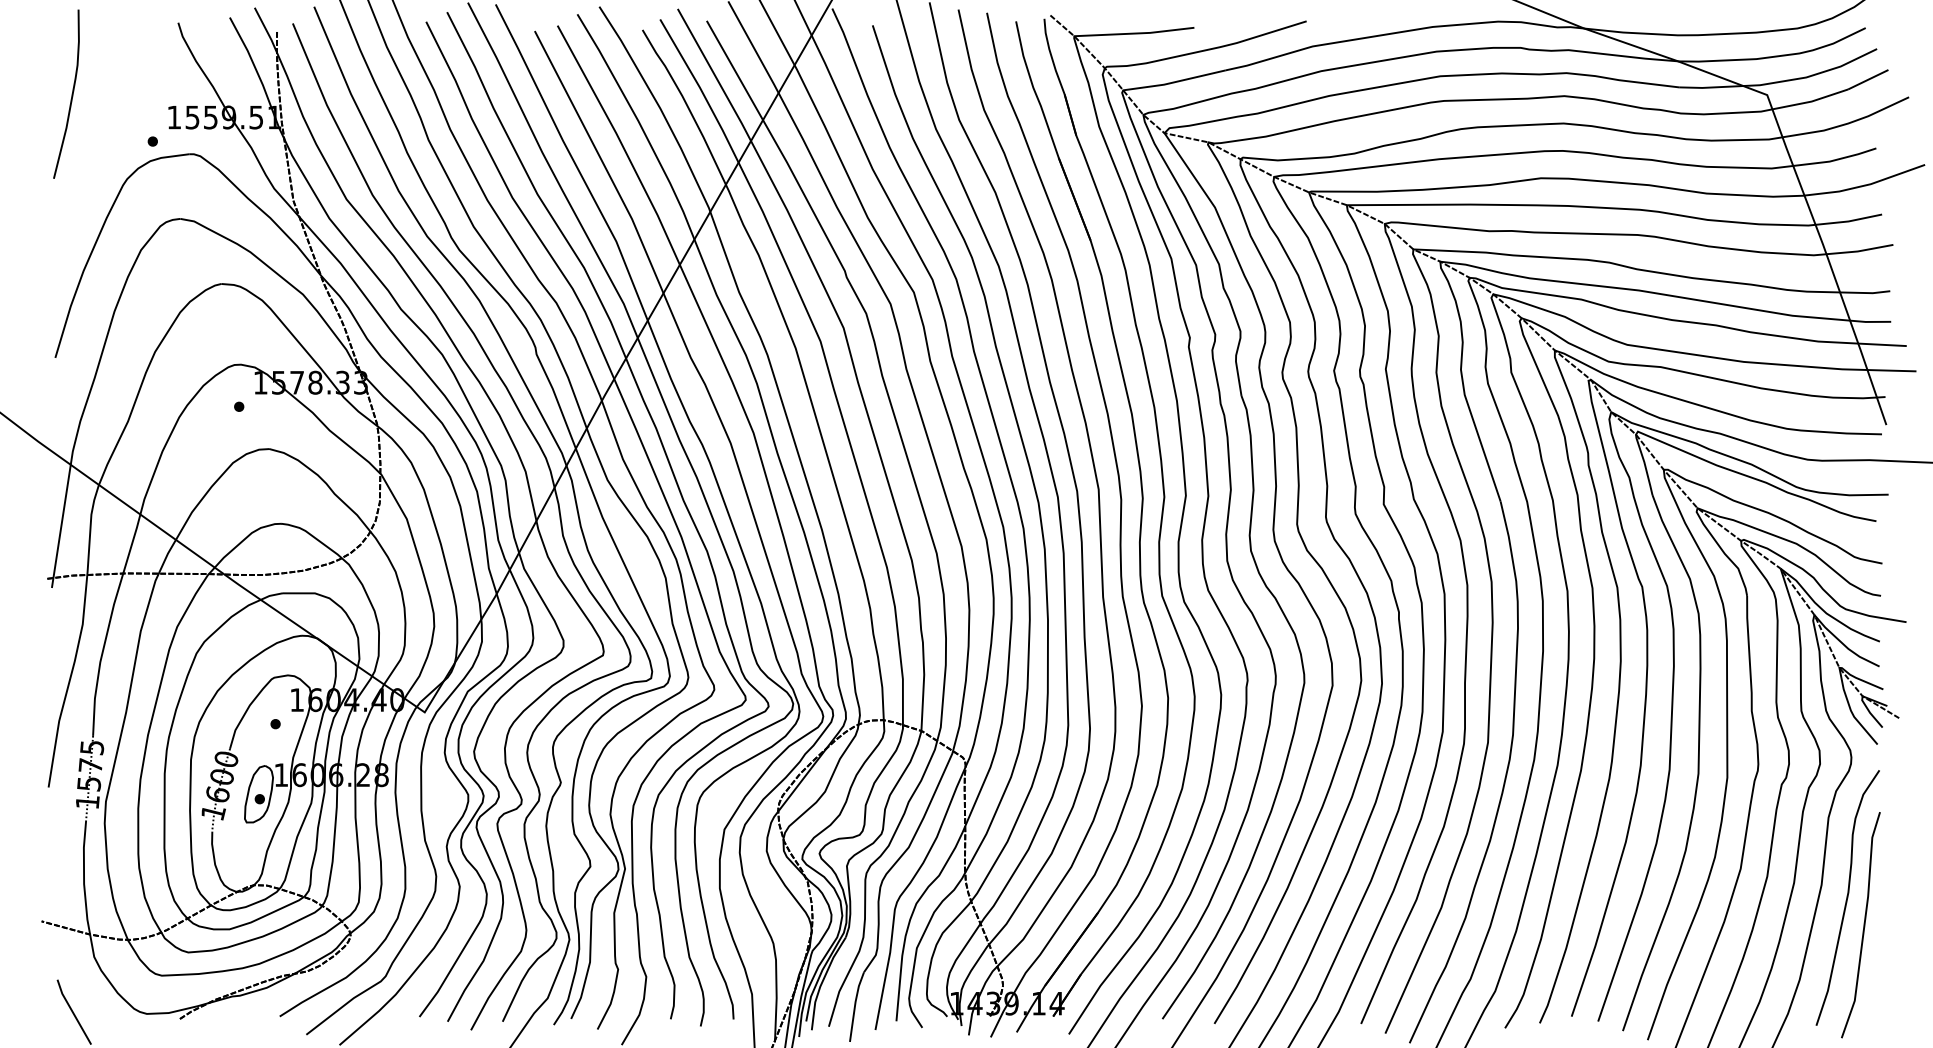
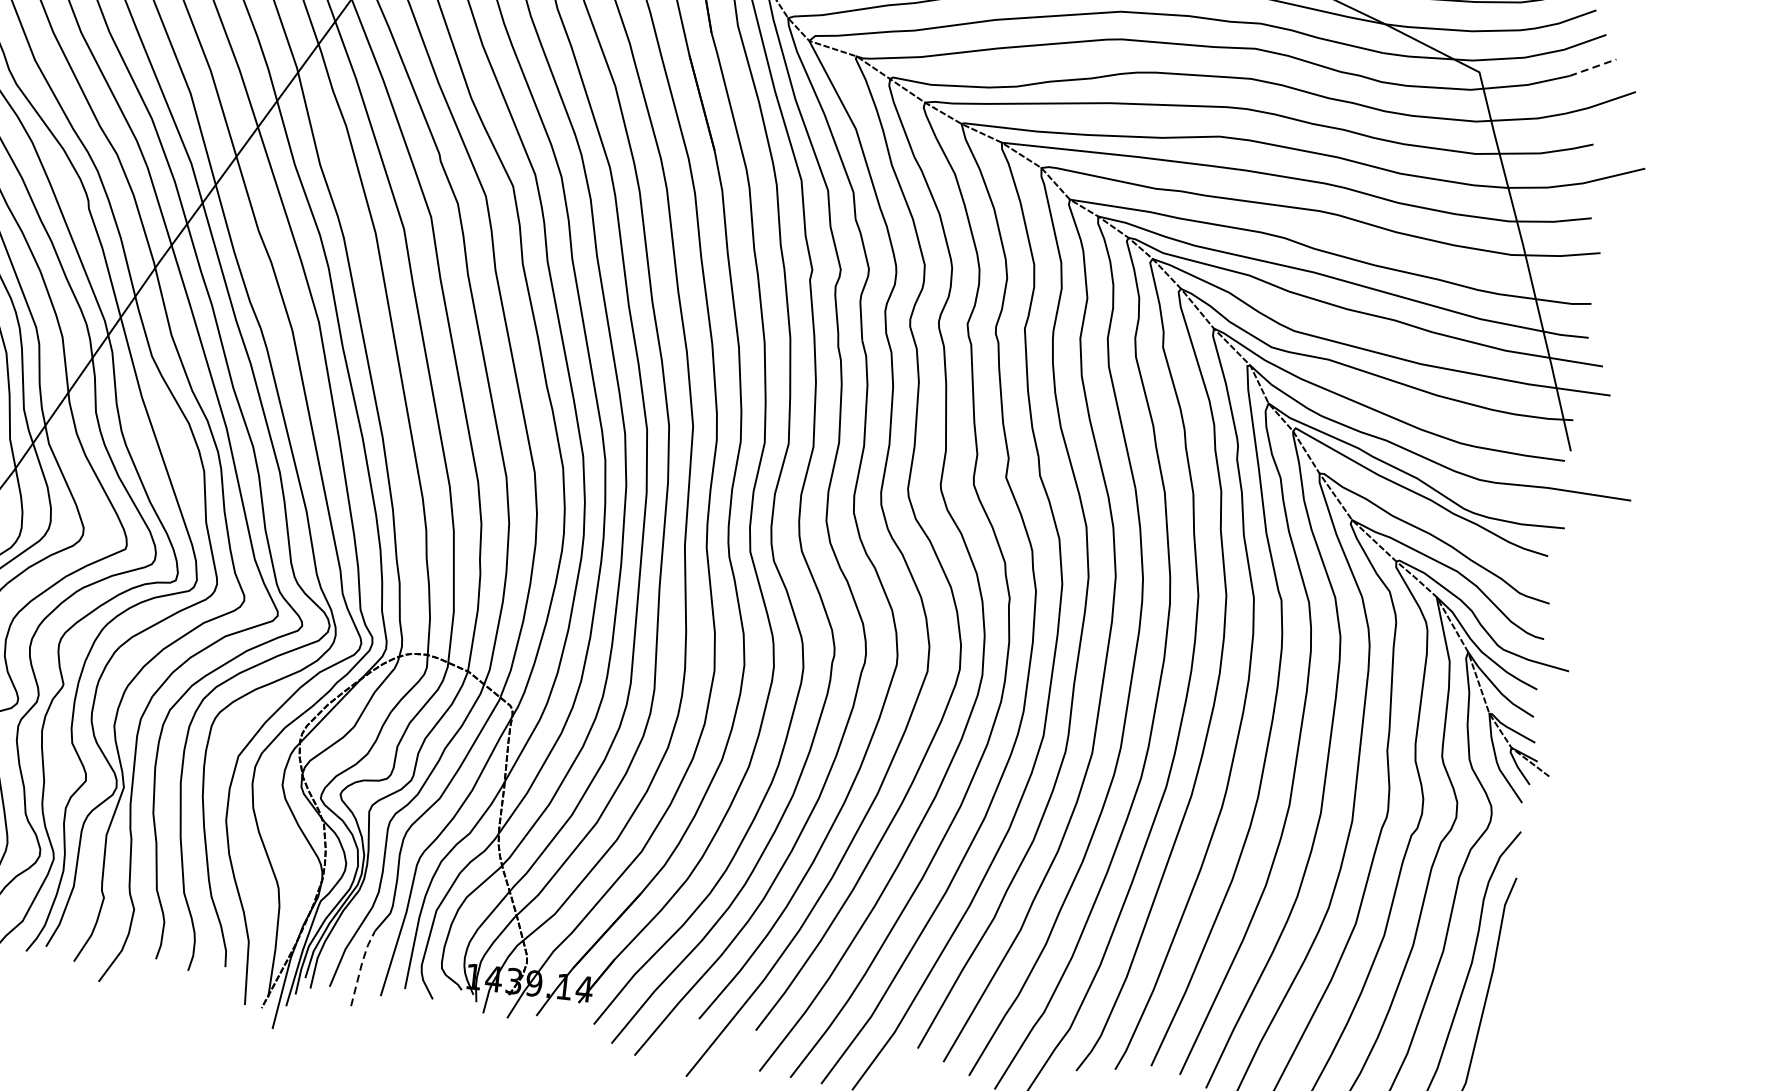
line: (1868, 79) -> (1593, 67), solid -> dashed
line: (855, 1005) -> (361, 966), solid -> dashed

